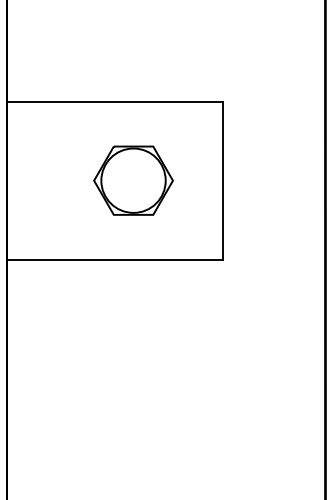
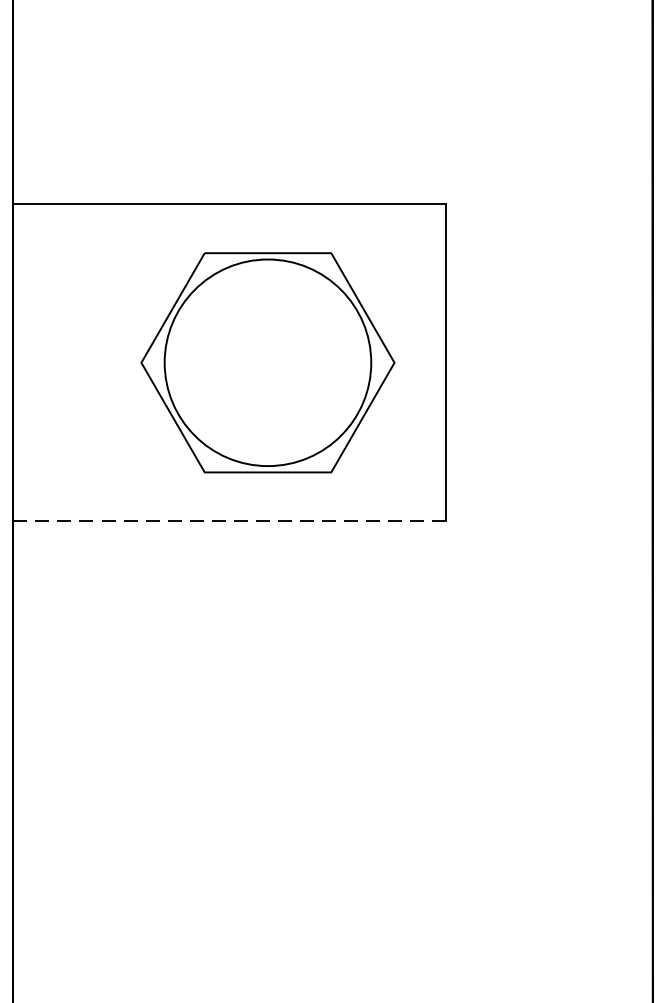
part: (133, 180) -> (267, 362), size x1.6
line: (114, 259) -> (229, 520), solid -> dashed

